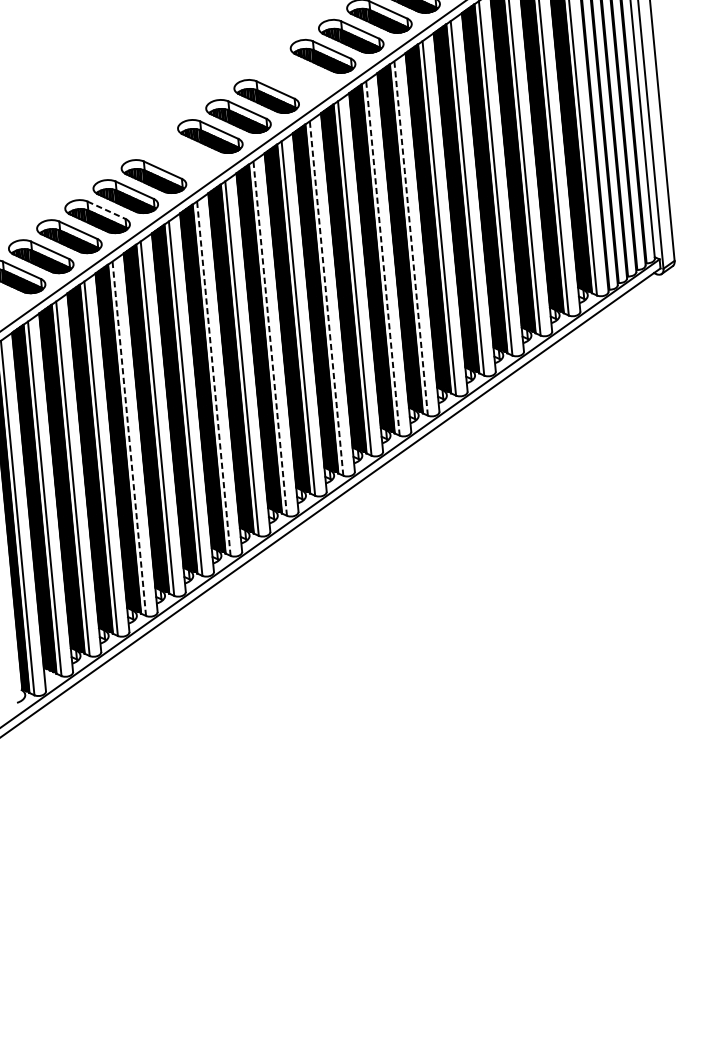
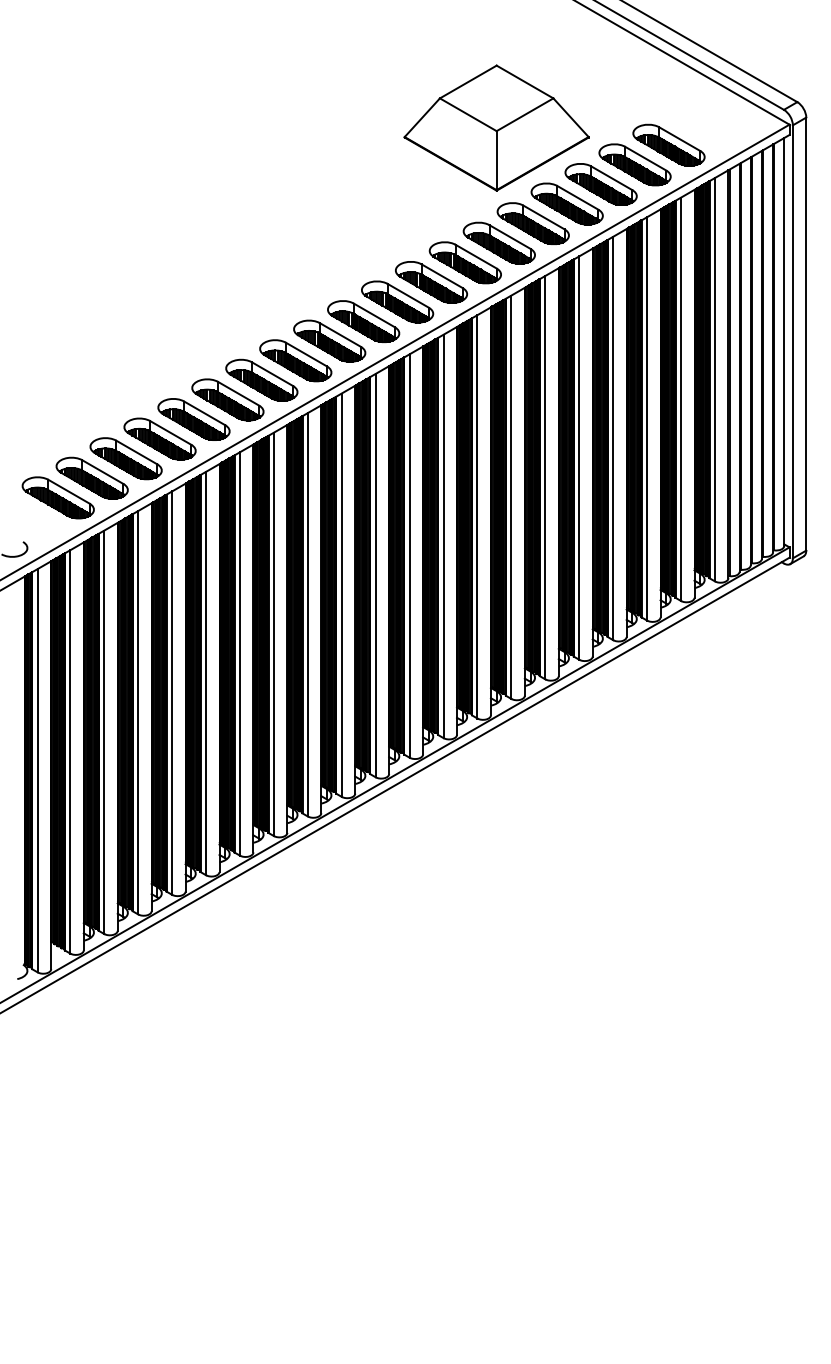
part: (294, 75) -> (397, 301), added
part: (181, 155) -> (261, 379), added
line: (106, 209) -> (170, 432), dashed -> solid
line: (411, 238) -> (511, 497), dashed -> solid
line: (382, 258) -> (477, 516), dashed -> solid
line: (326, 298) -> (409, 556), dashed -> solid
line: (270, 338) -> (341, 595), dashed -> solid
line: (213, 378) -> (273, 634), dashed -> solid
line: (129, 439) -> (172, 693), dashed -> solid

